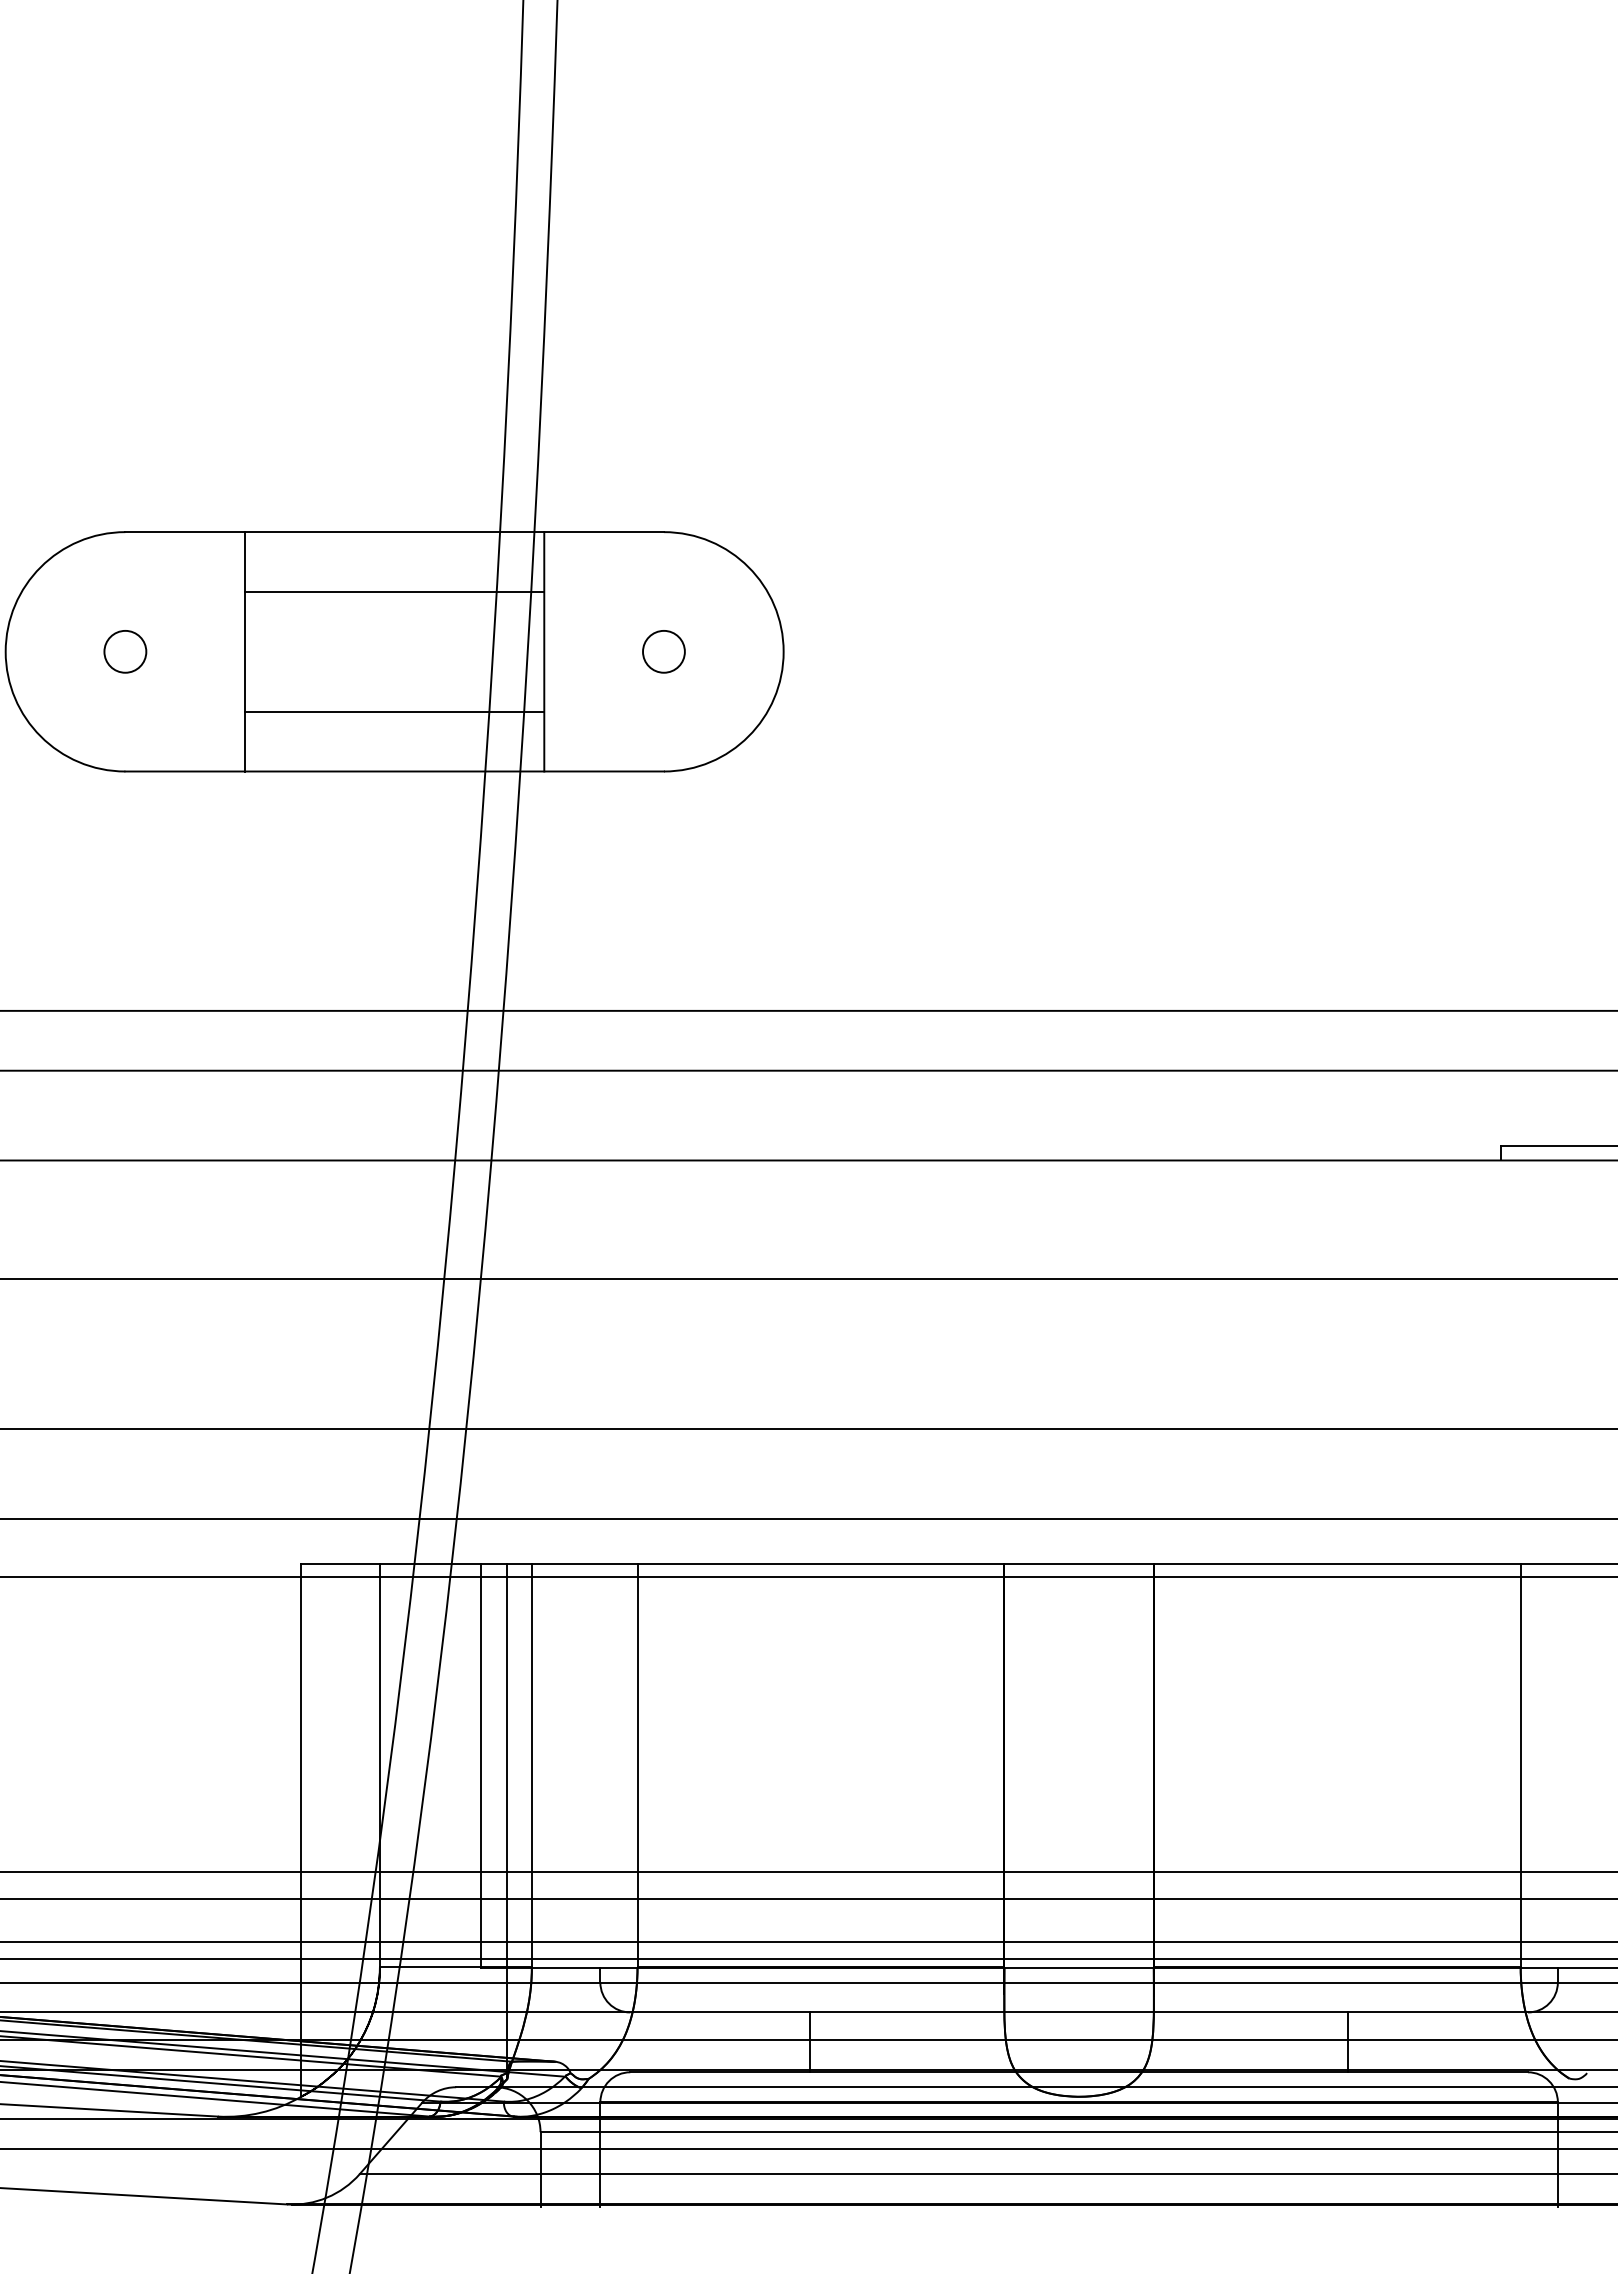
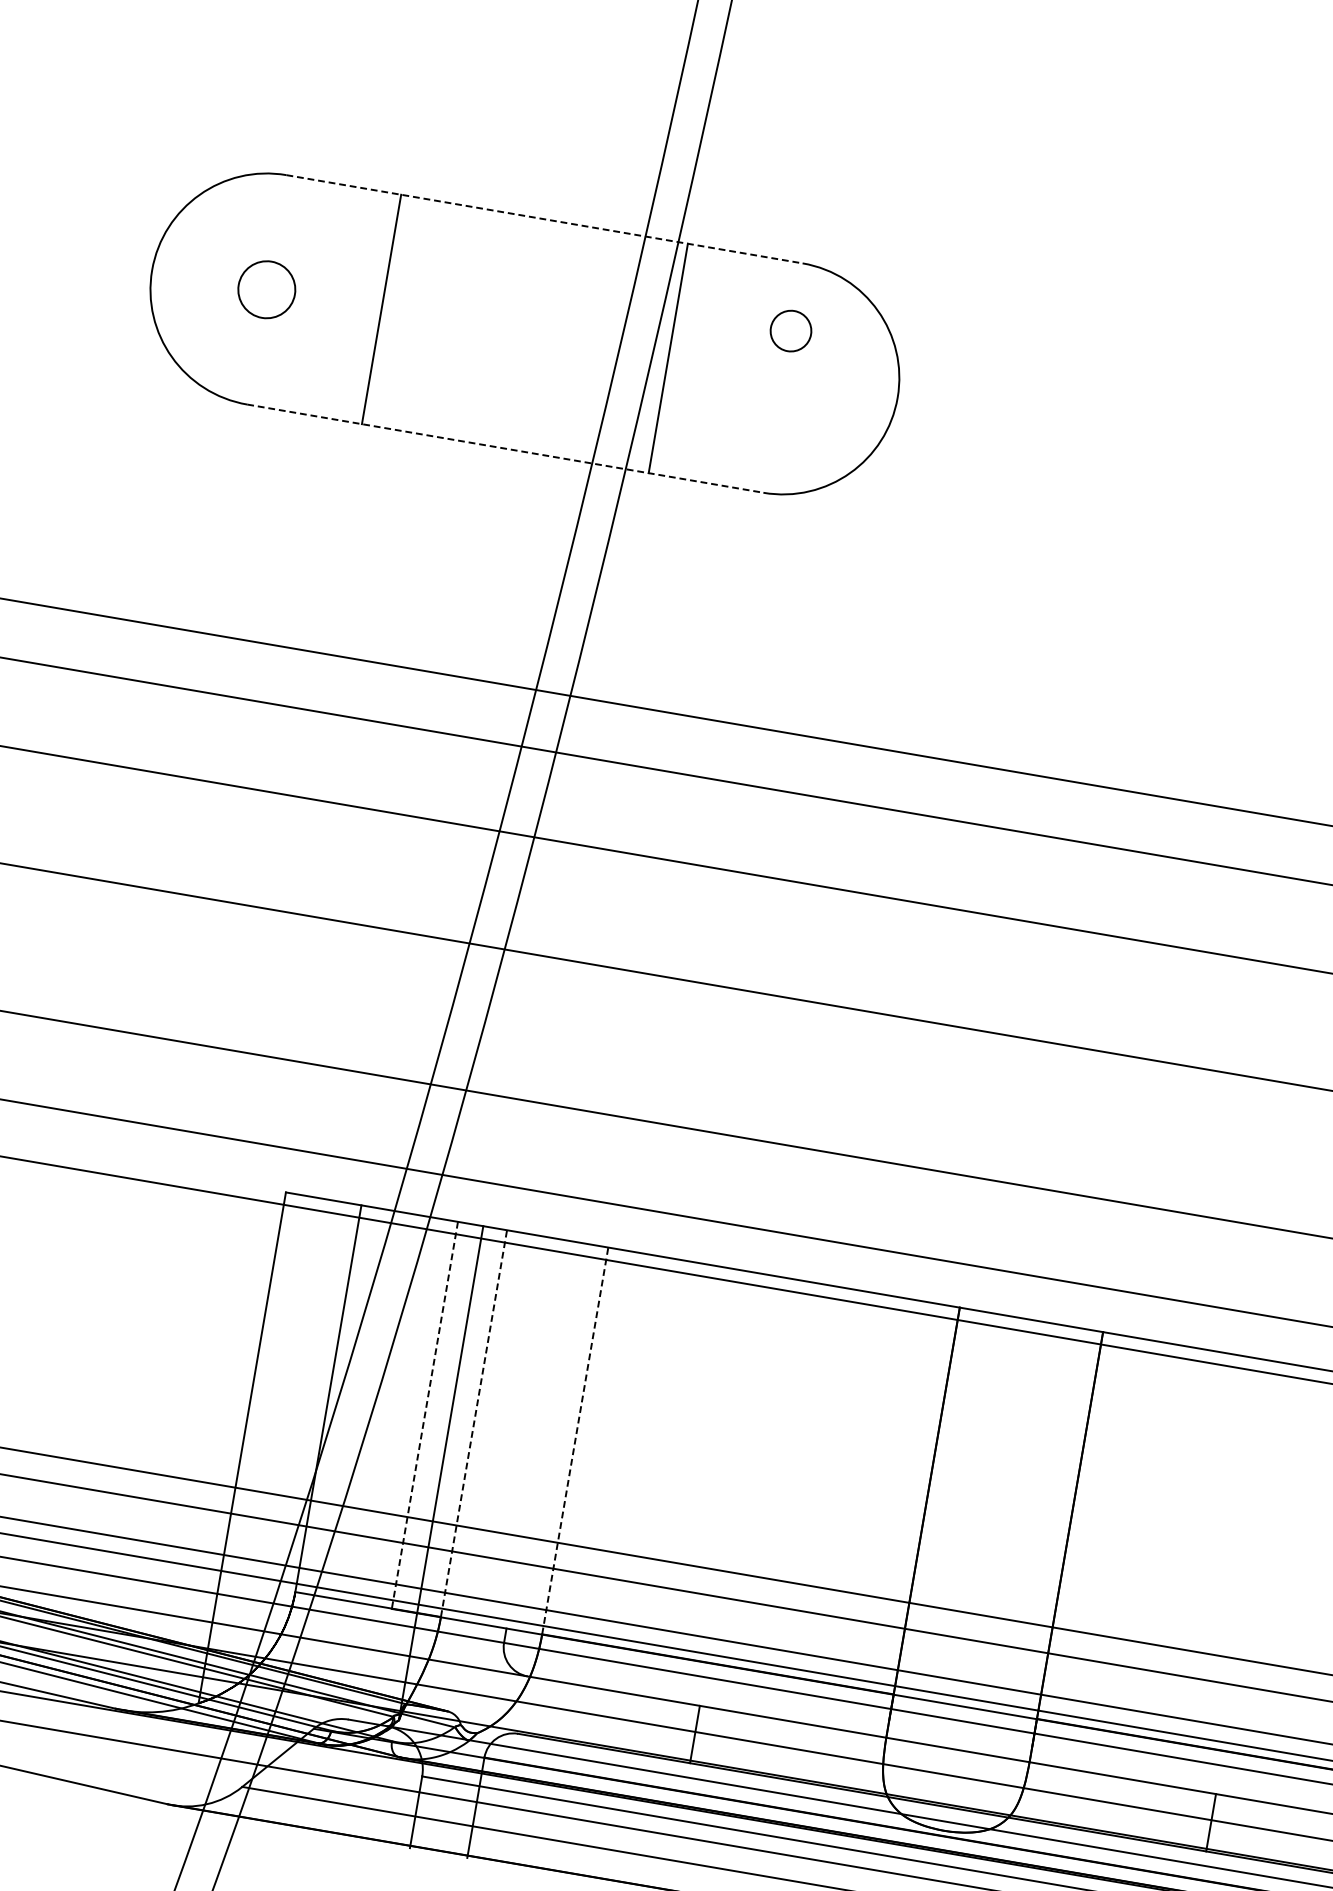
line: (395, 532) -> (545, 219), solid -> dashed
line: (394, 591) -> (534, 276), removed
circle: (125, 651) -> (267, 289), size x1.4
circle: (663, 651) -> (790, 330), moved
line: (394, 711) -> (514, 391), removed
line: (395, 771) -> (506, 448), solid -> dashed
line: (480, 1765) -> (424, 1415), solid -> dashed
line: (531, 1765) -> (473, 1423), solid -> dashed
line: (637, 1765) -> (575, 1440), solid -> dashed

